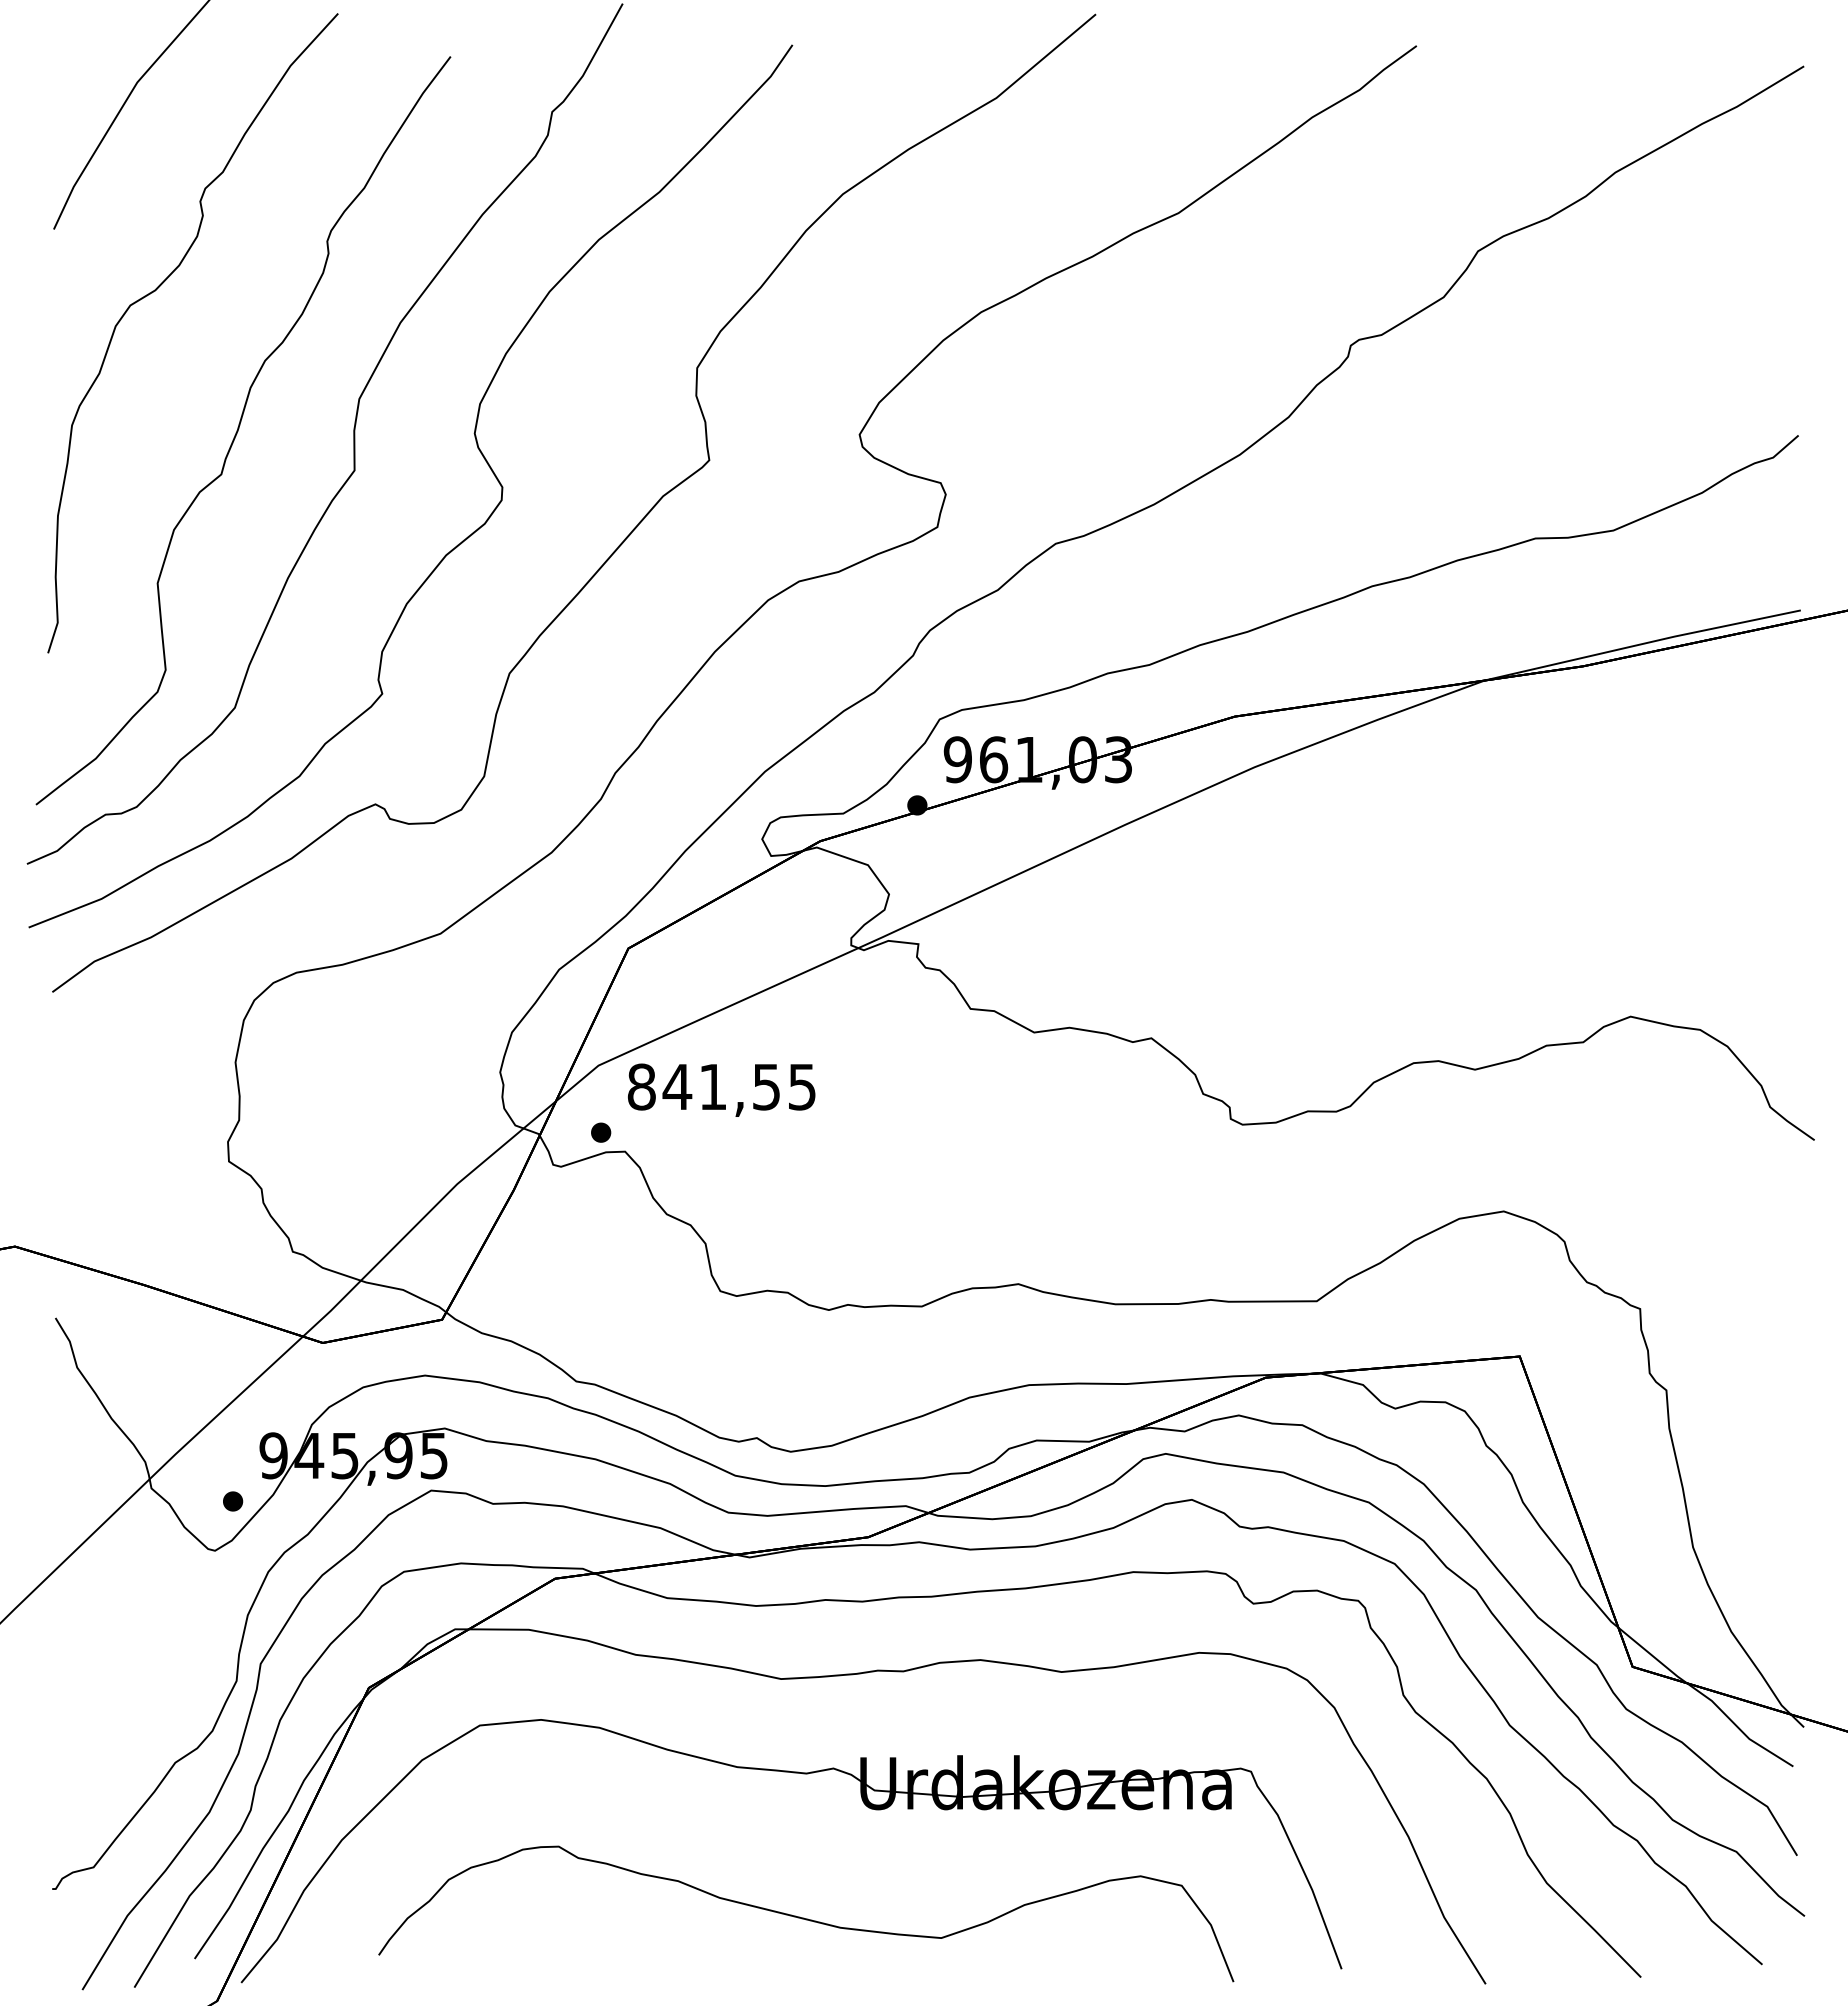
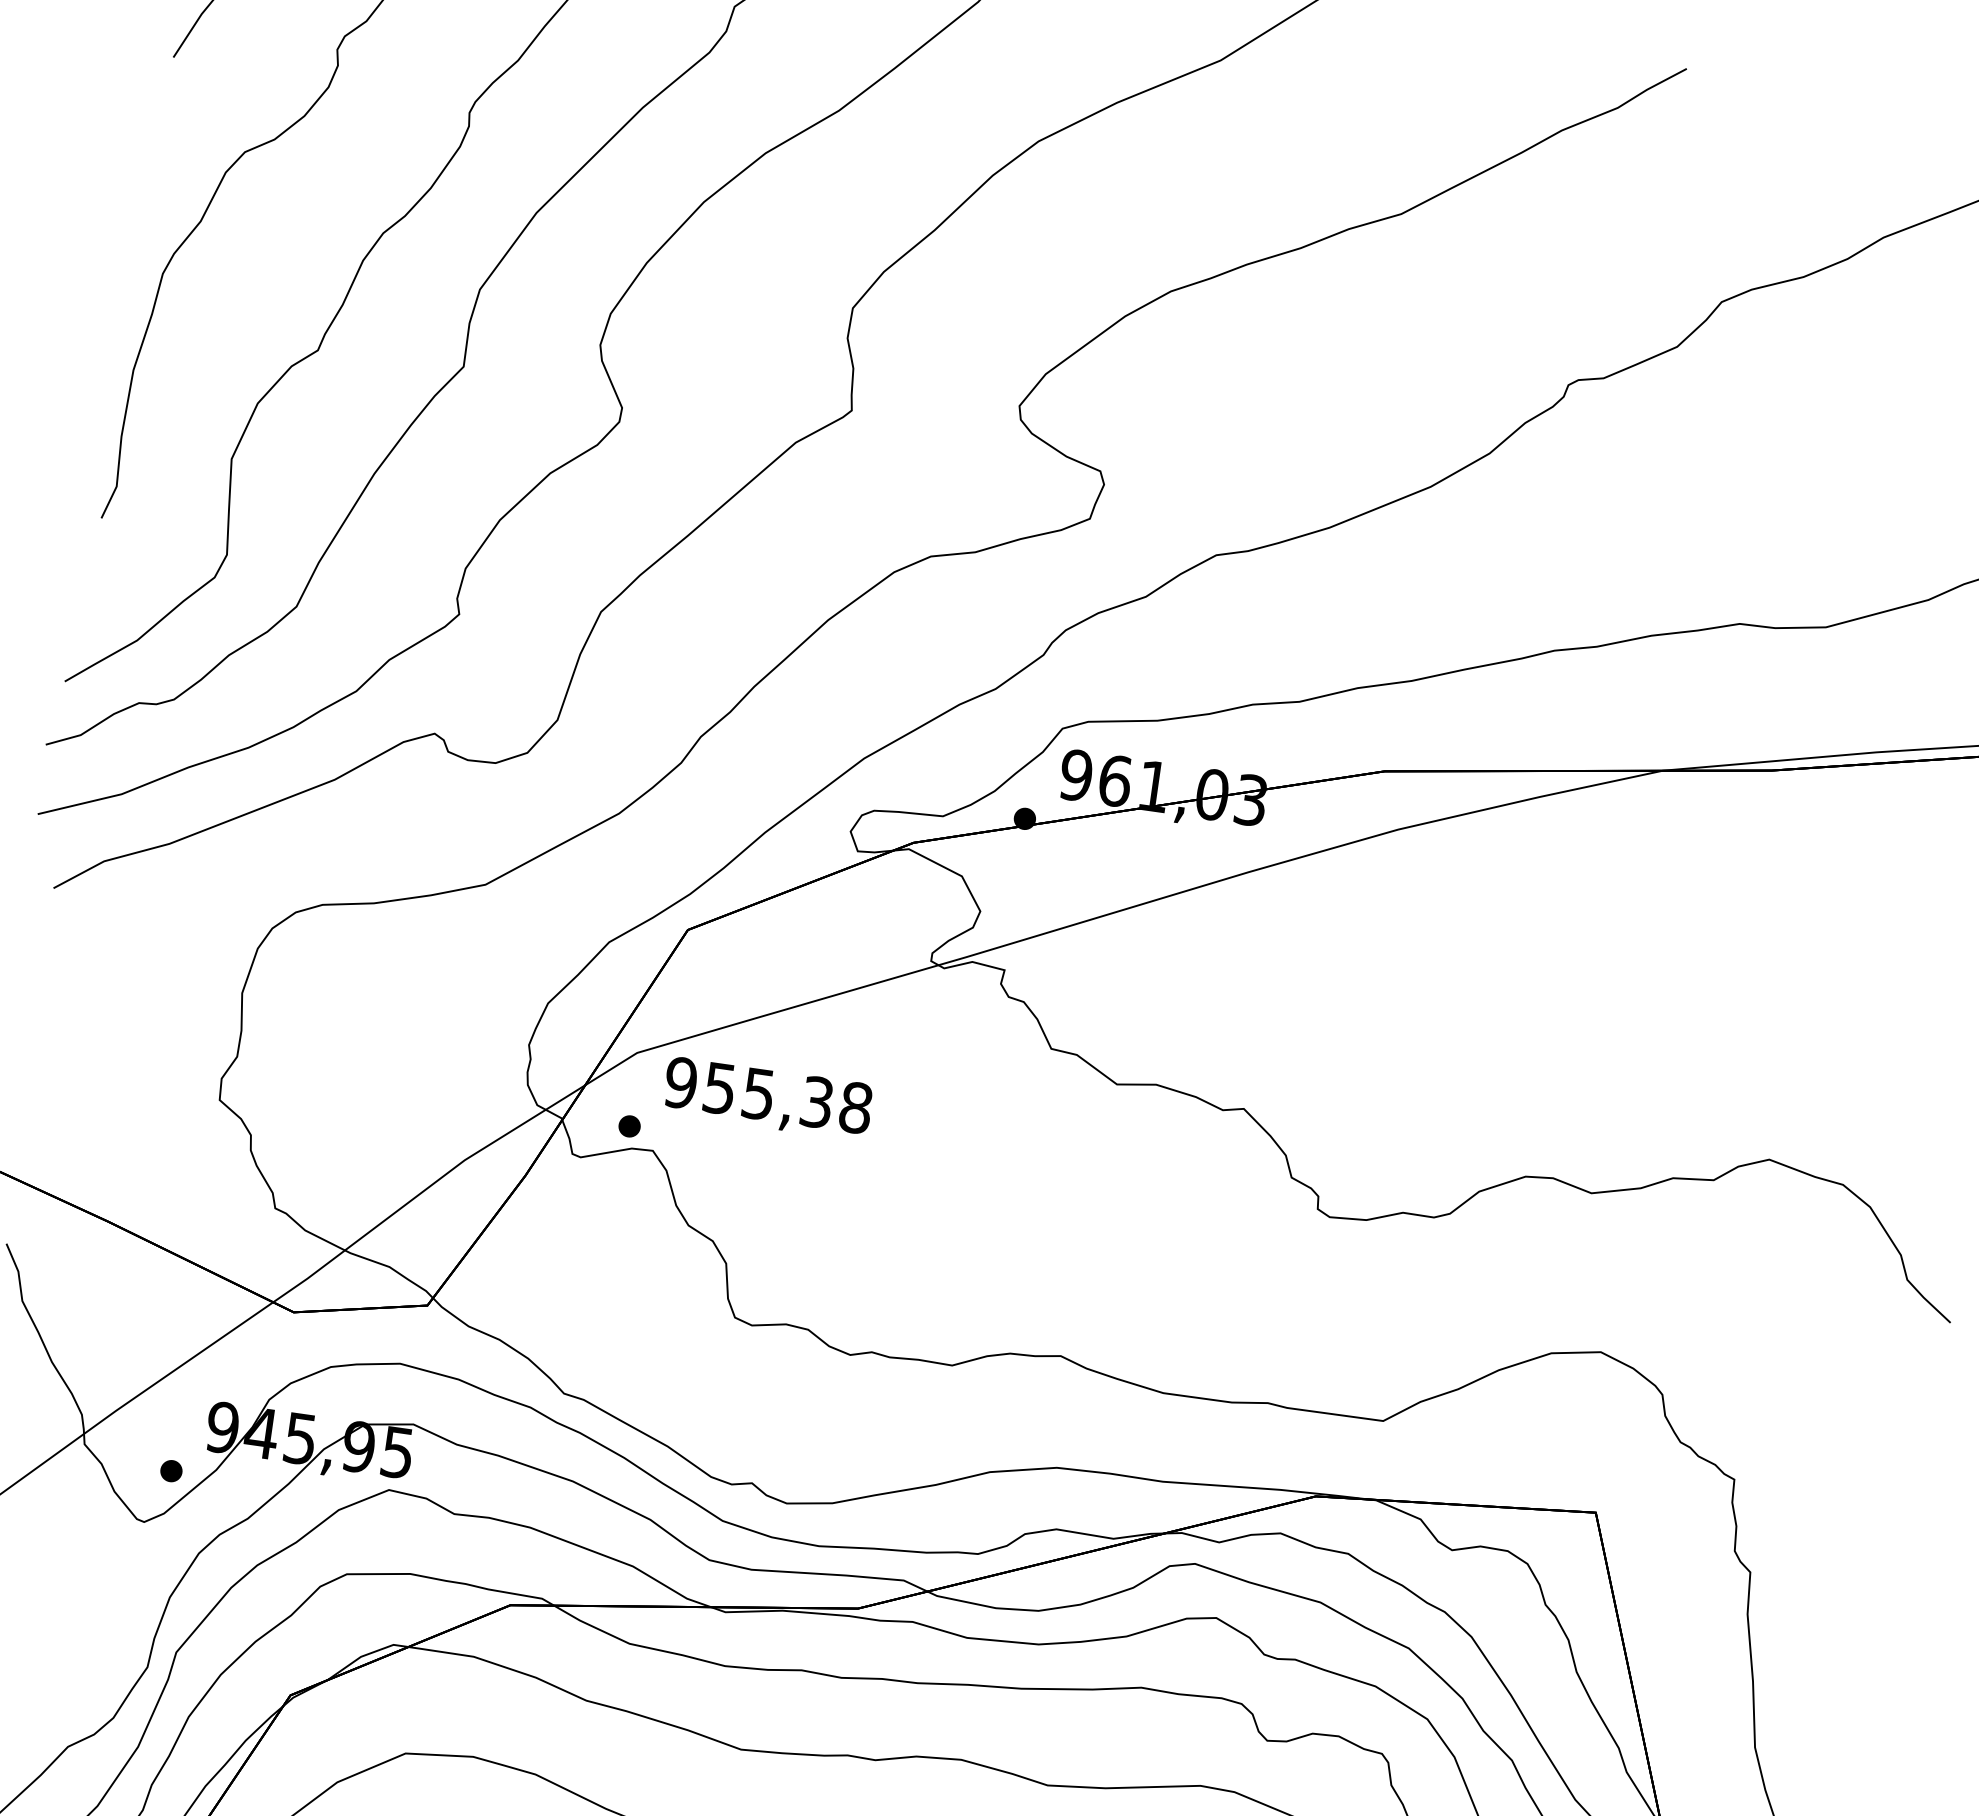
text: (721, 1086) -> (767, 1094), 841,55 -> 955,38

